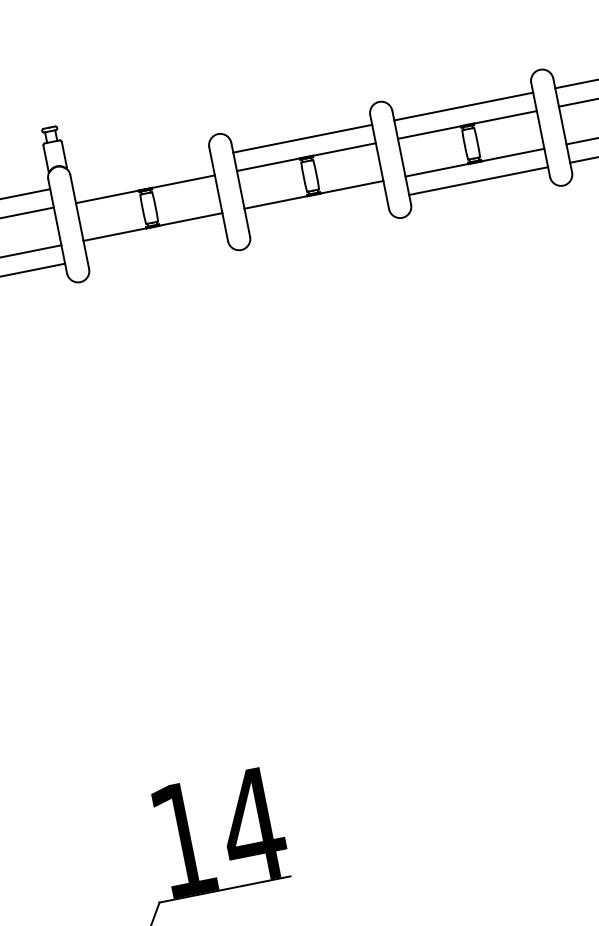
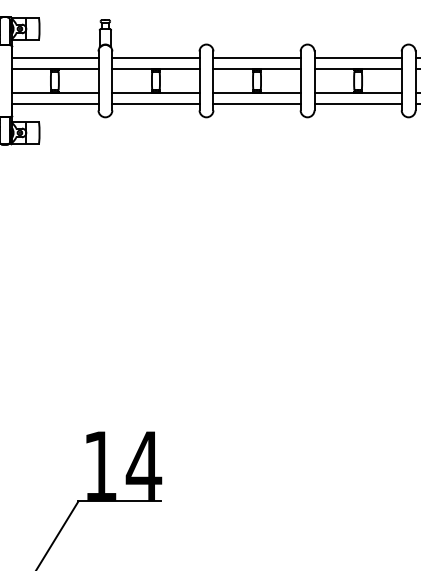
line: (140, 170) -> (155, 57), added
line: (316, 213) -> (256, 104), added
line: (155, 245) -> (155, 104), added

